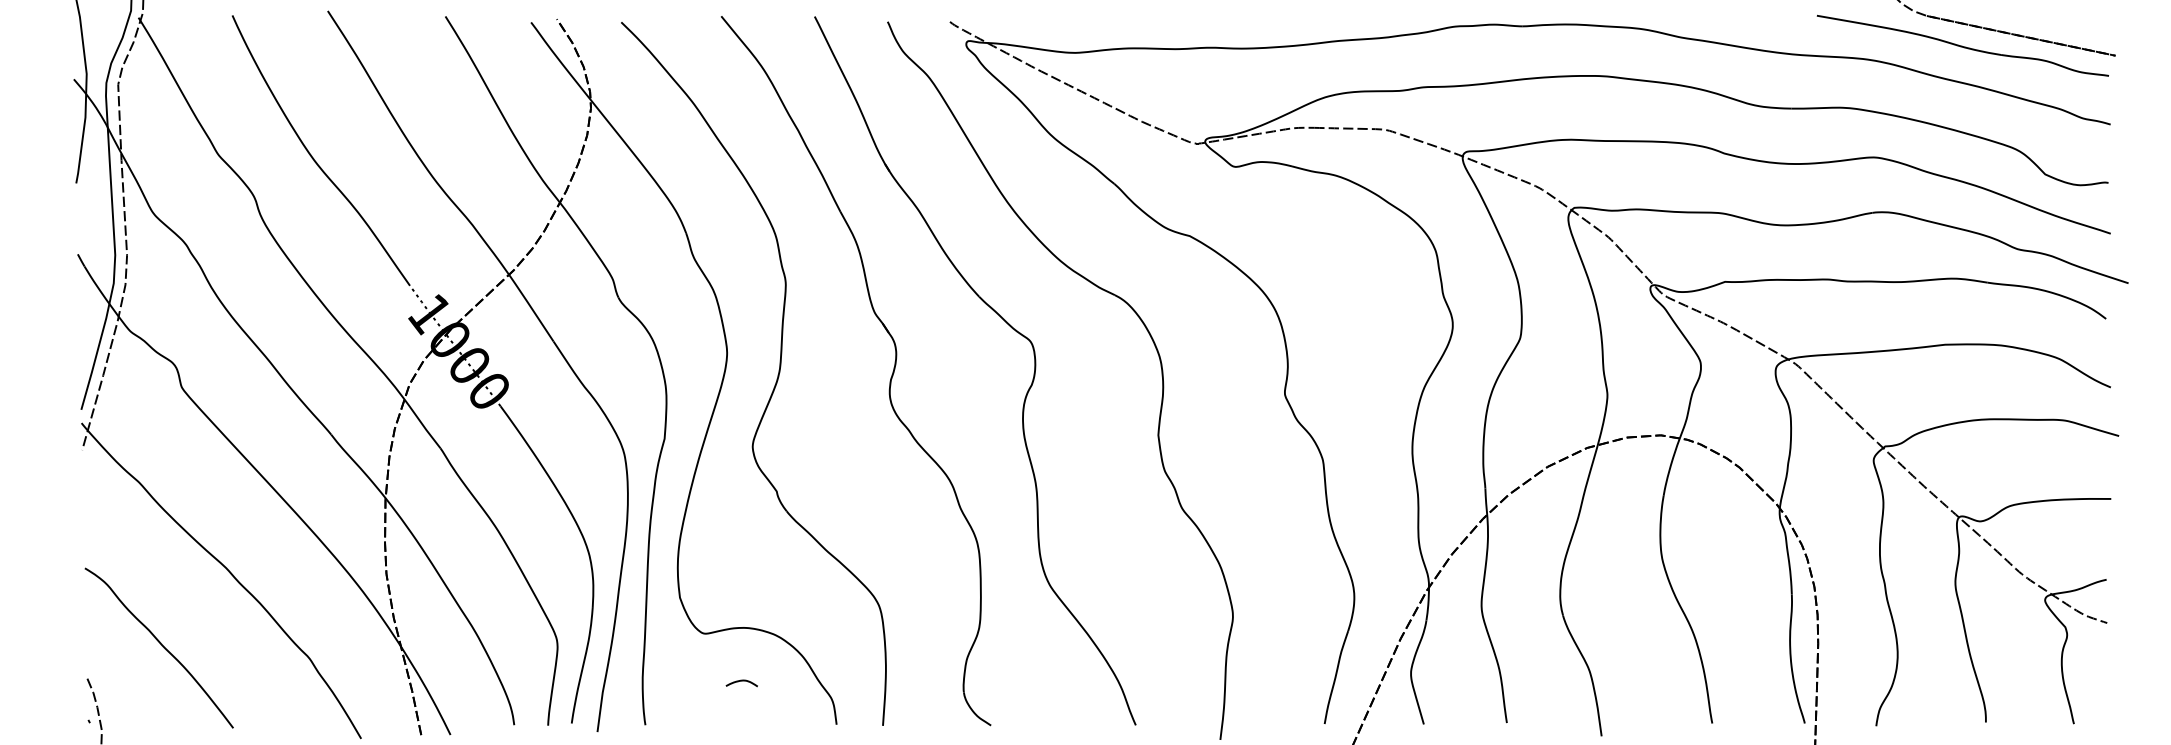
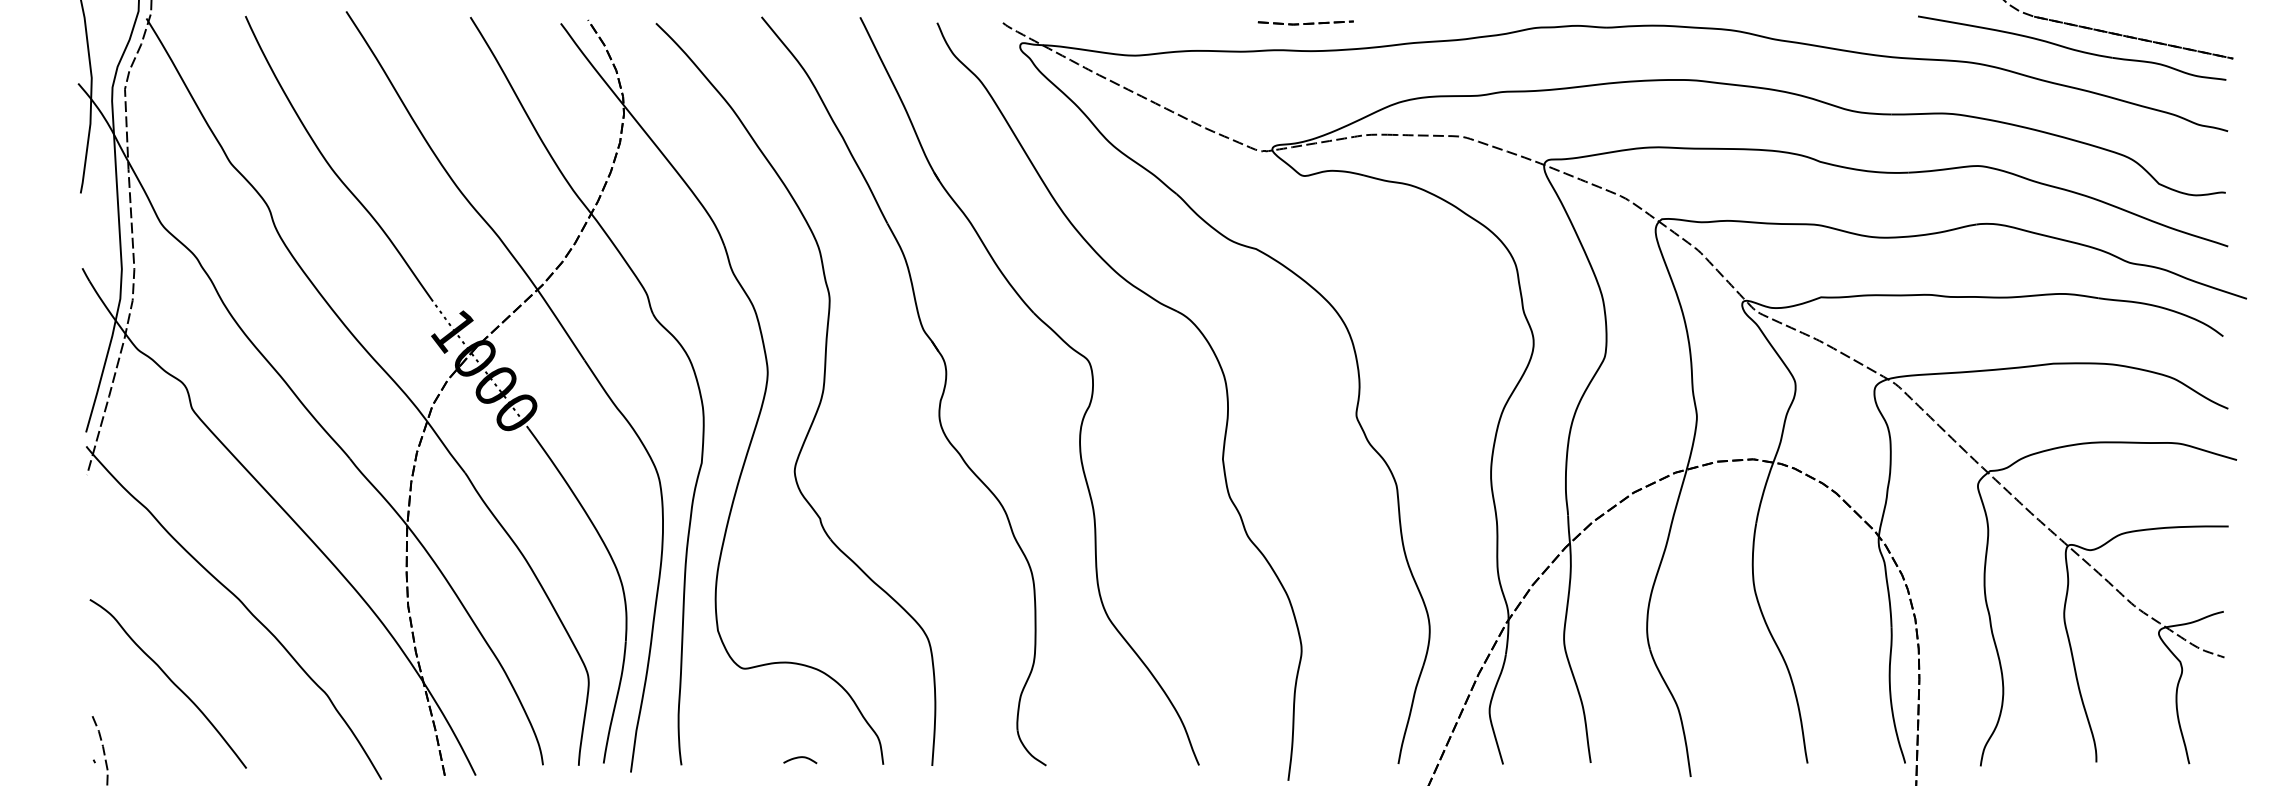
part: (1236, 21) -> (1305, 22), added
curve: (742, 681) -> (800, 758), moved

